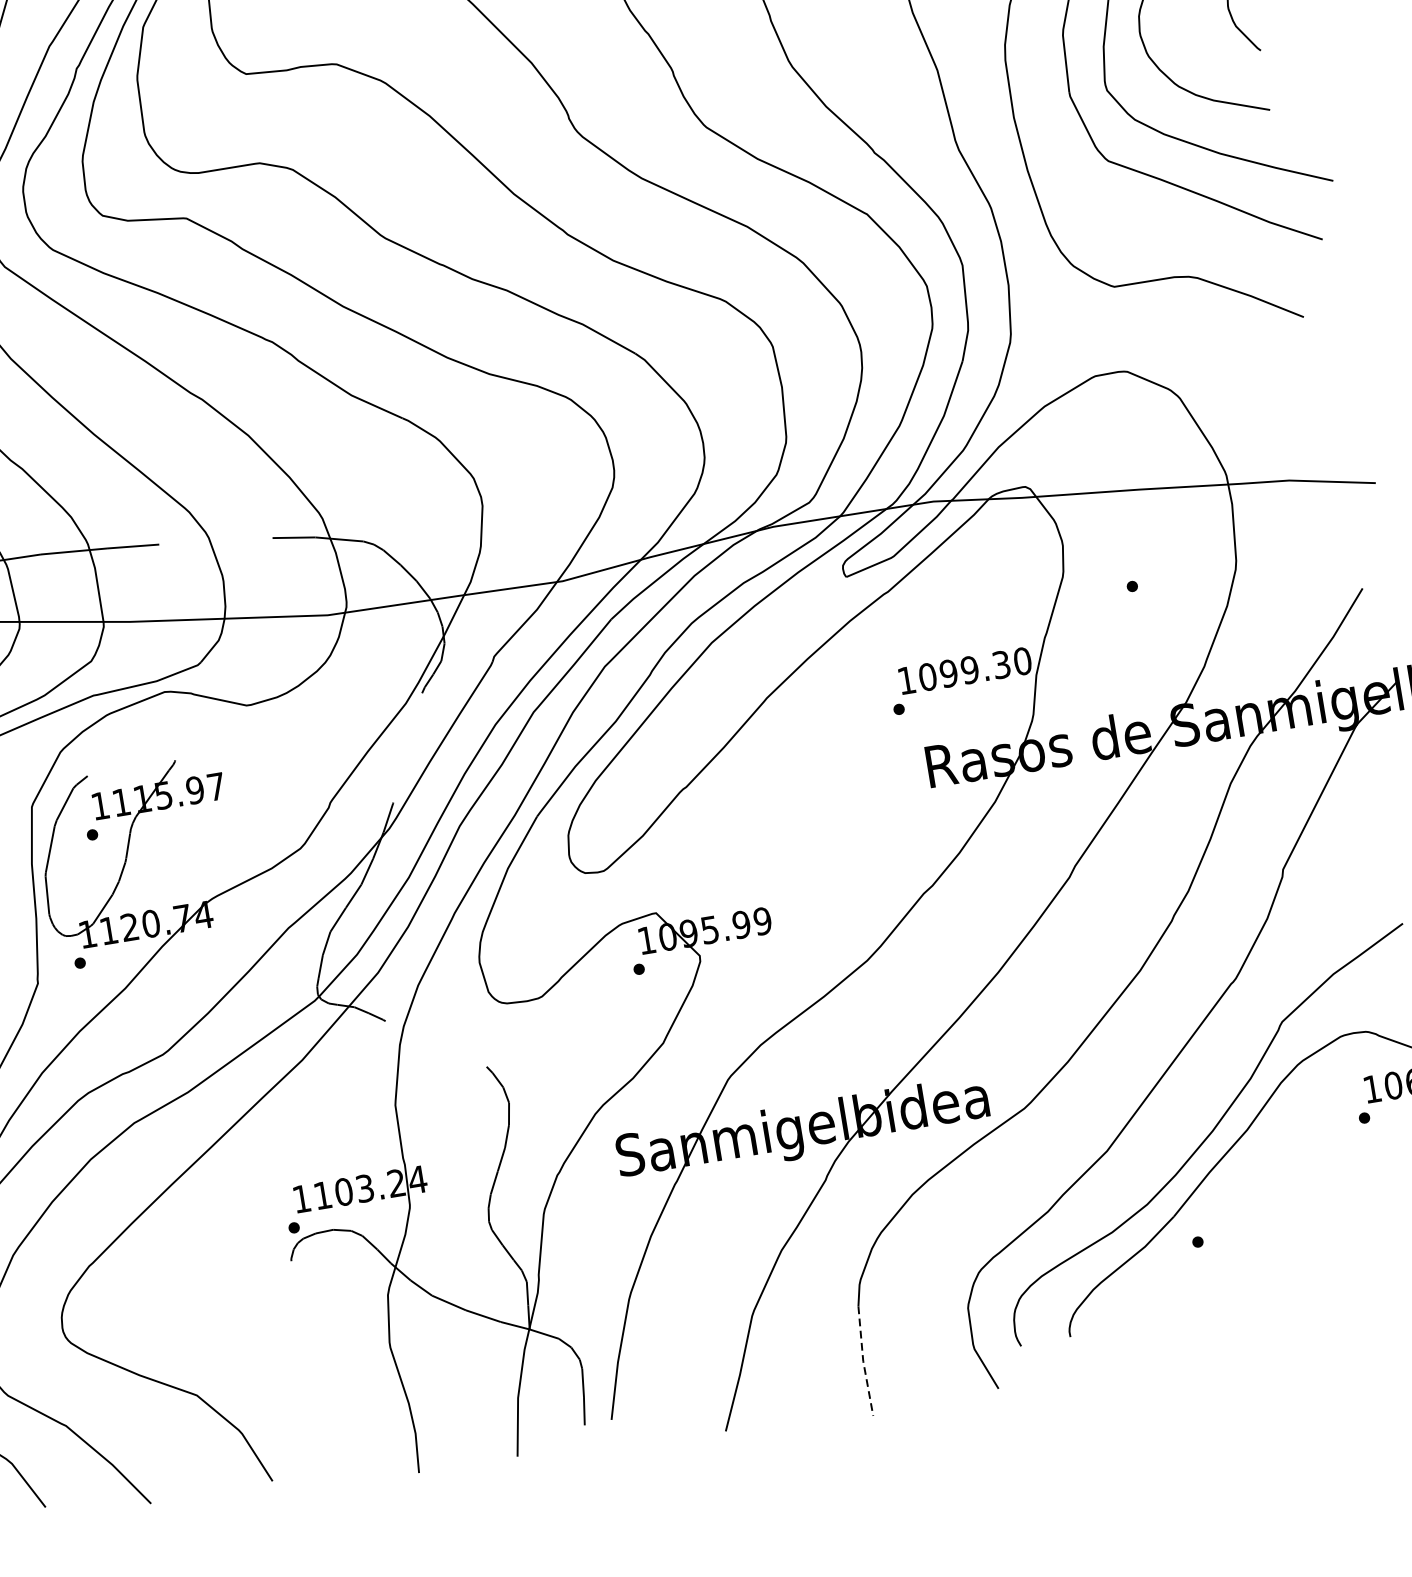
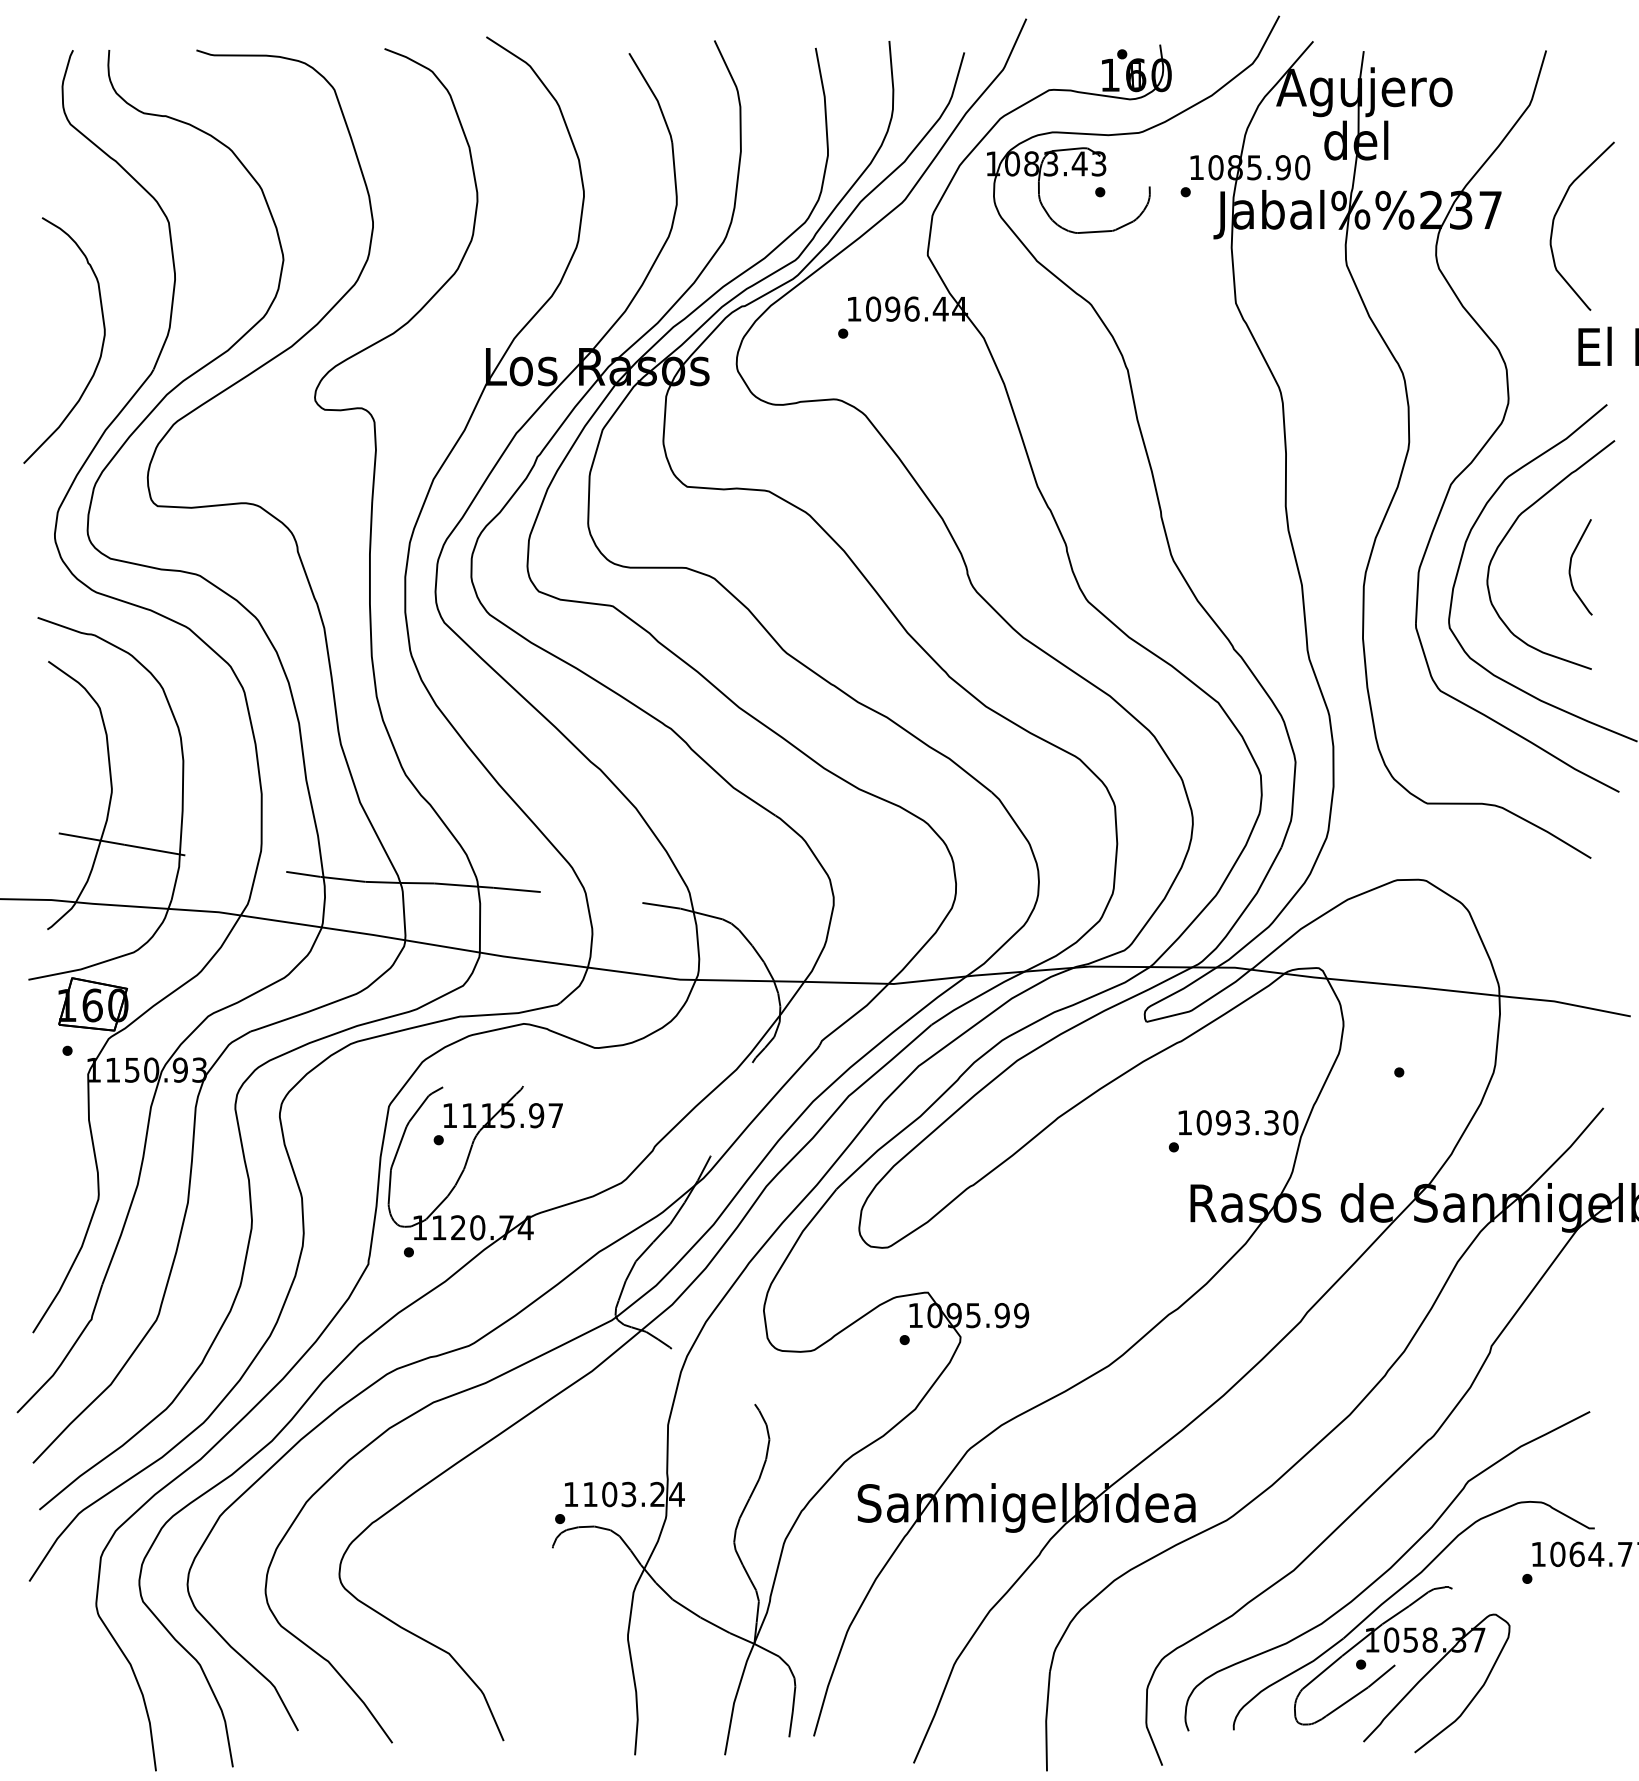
text: (969, 669) -> (1242, 1122), 1099.30 -> 1093.30
part: (1235, 1237) -> (1395, 1666), added
line: (863, 1361) -> (1046, 1721), dashed -> solid

